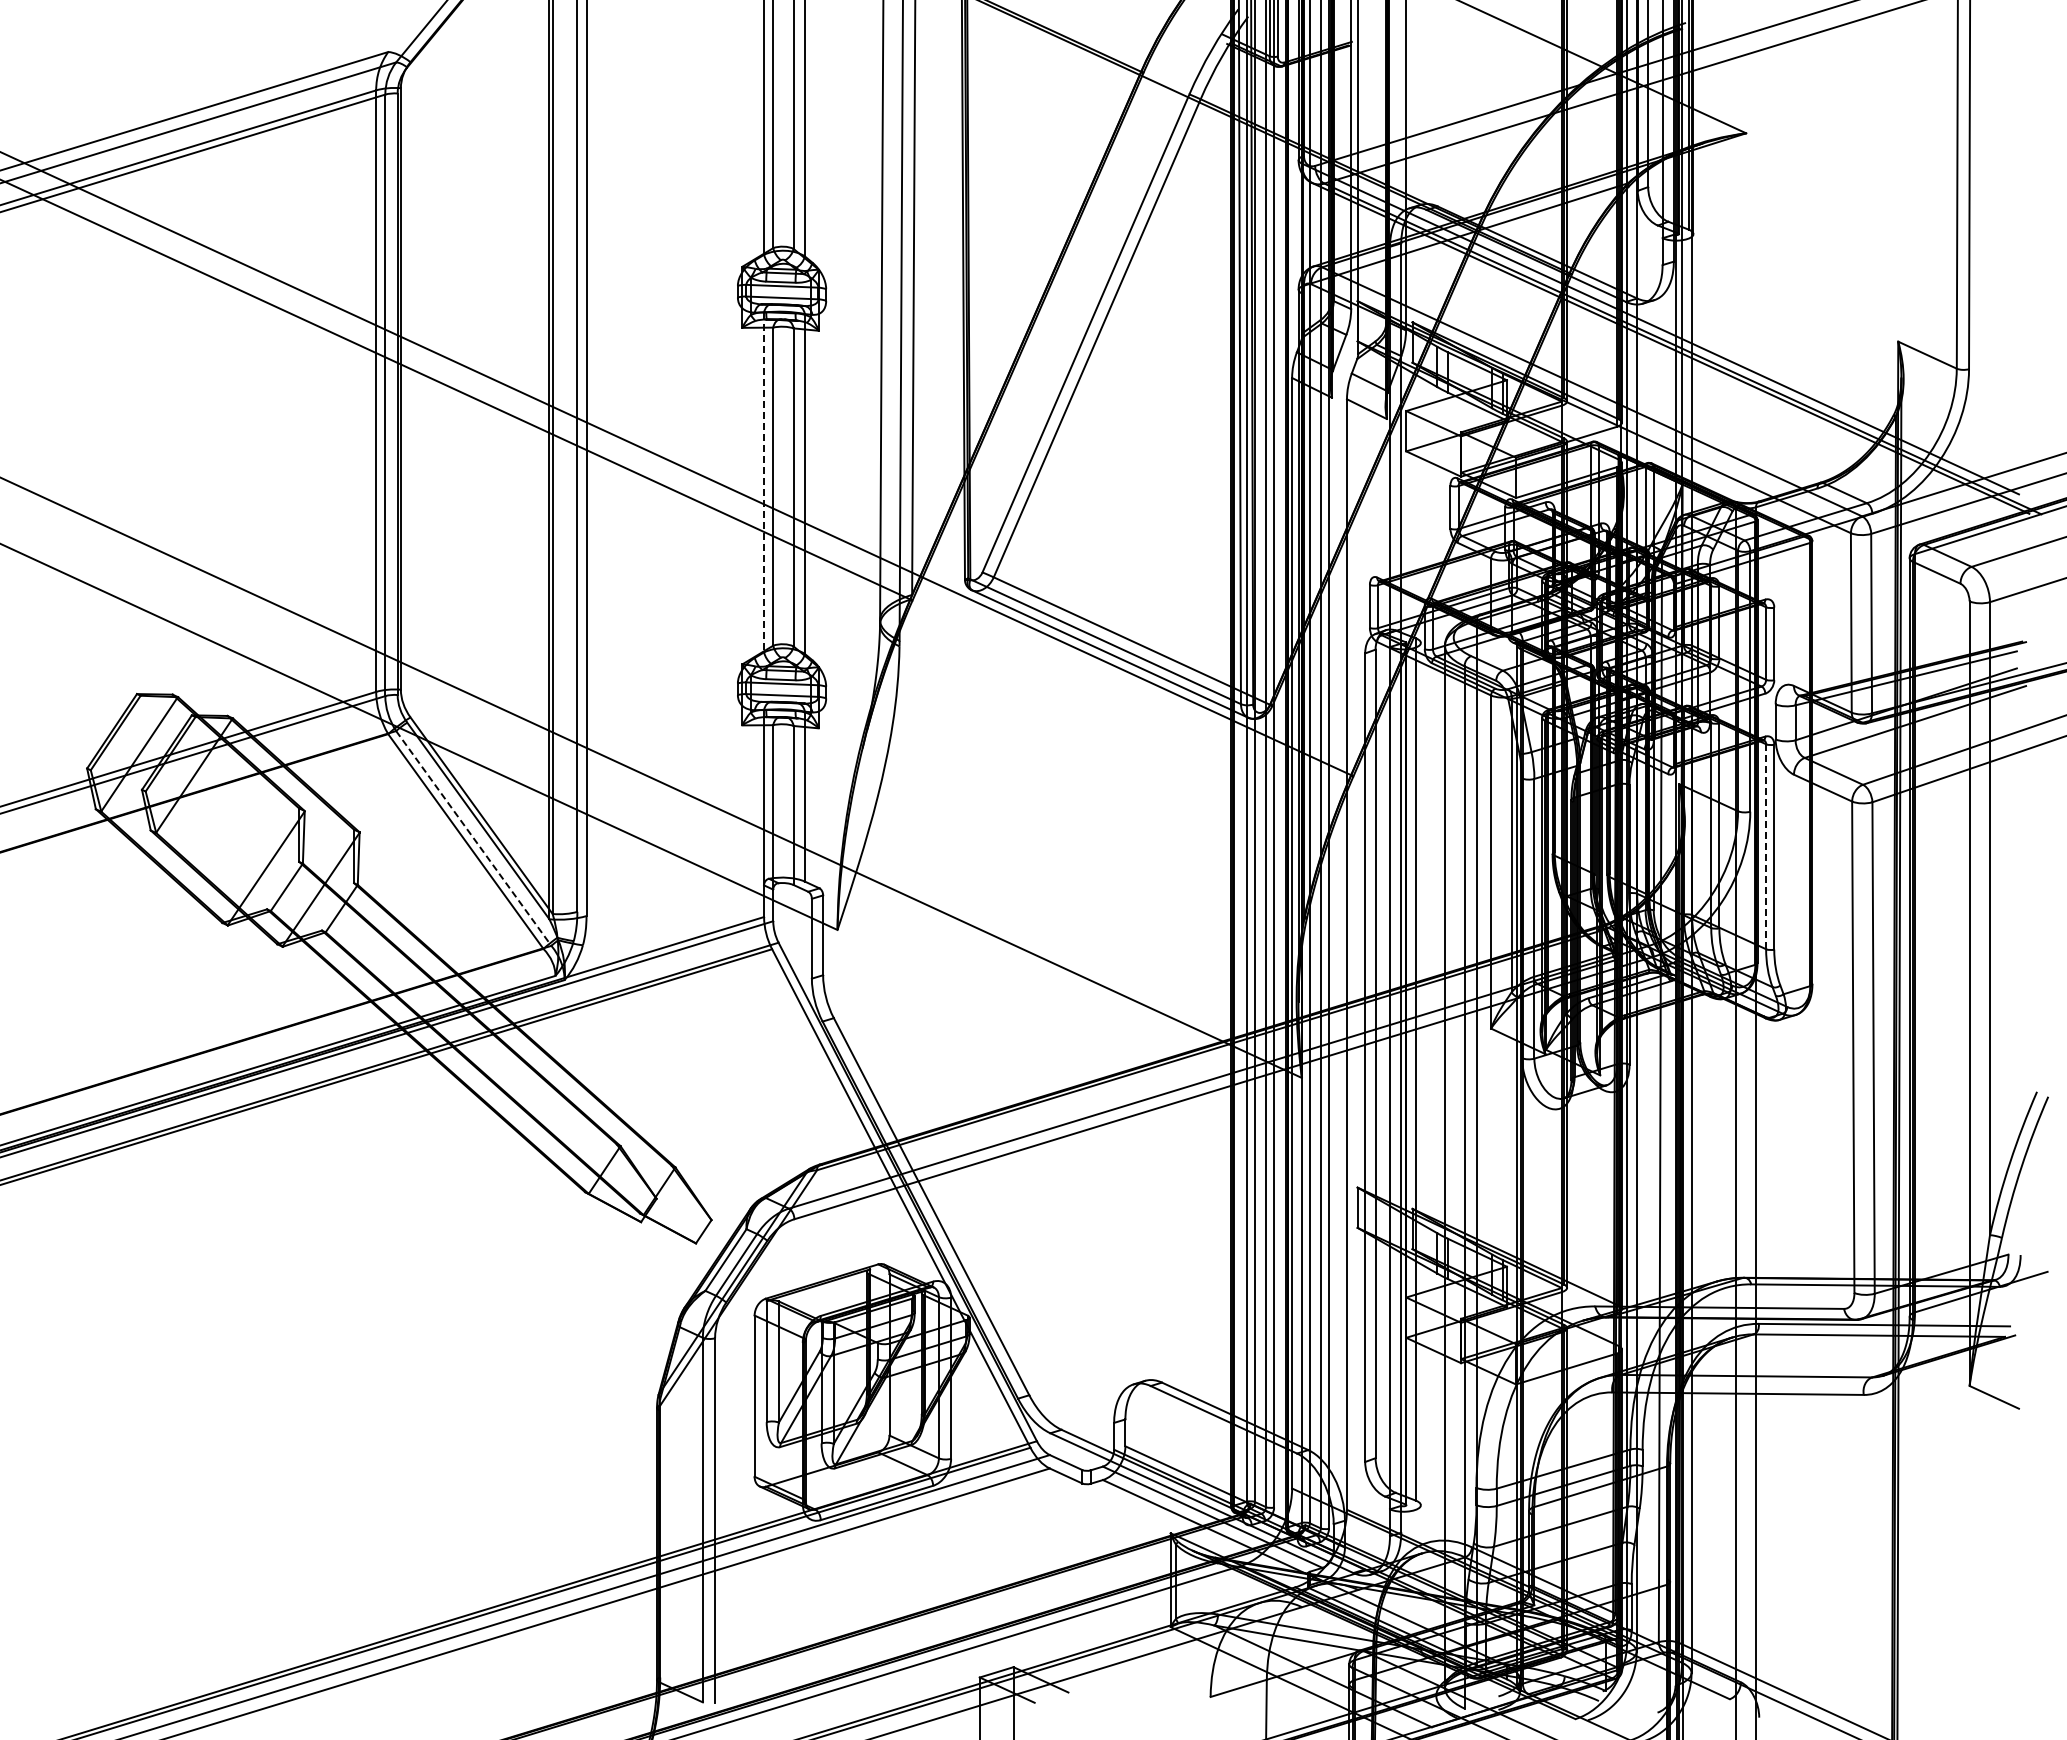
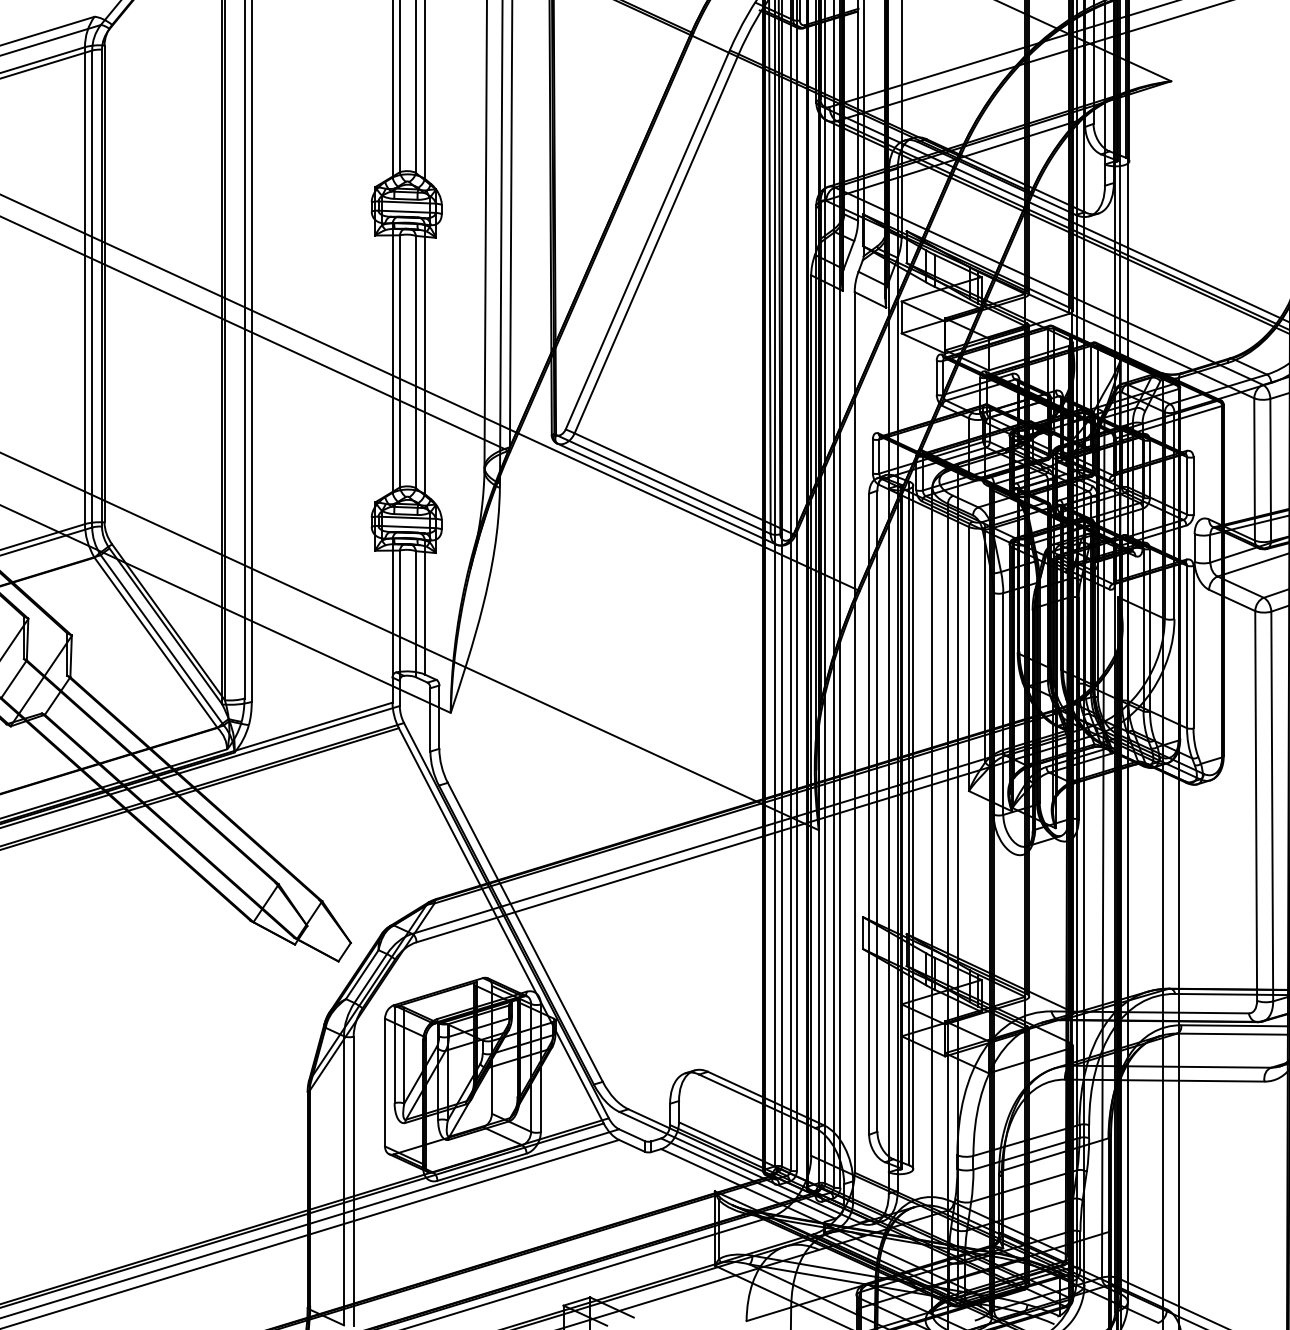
line: (764, 482) -> (392, 358), dashed -> solid
line: (473, 838) -> (162, 640), dashed -> solid
line: (1766, 846) -> (1187, 646), dashed -> solid
line: (1420, 1073) -> (913, 826), added

